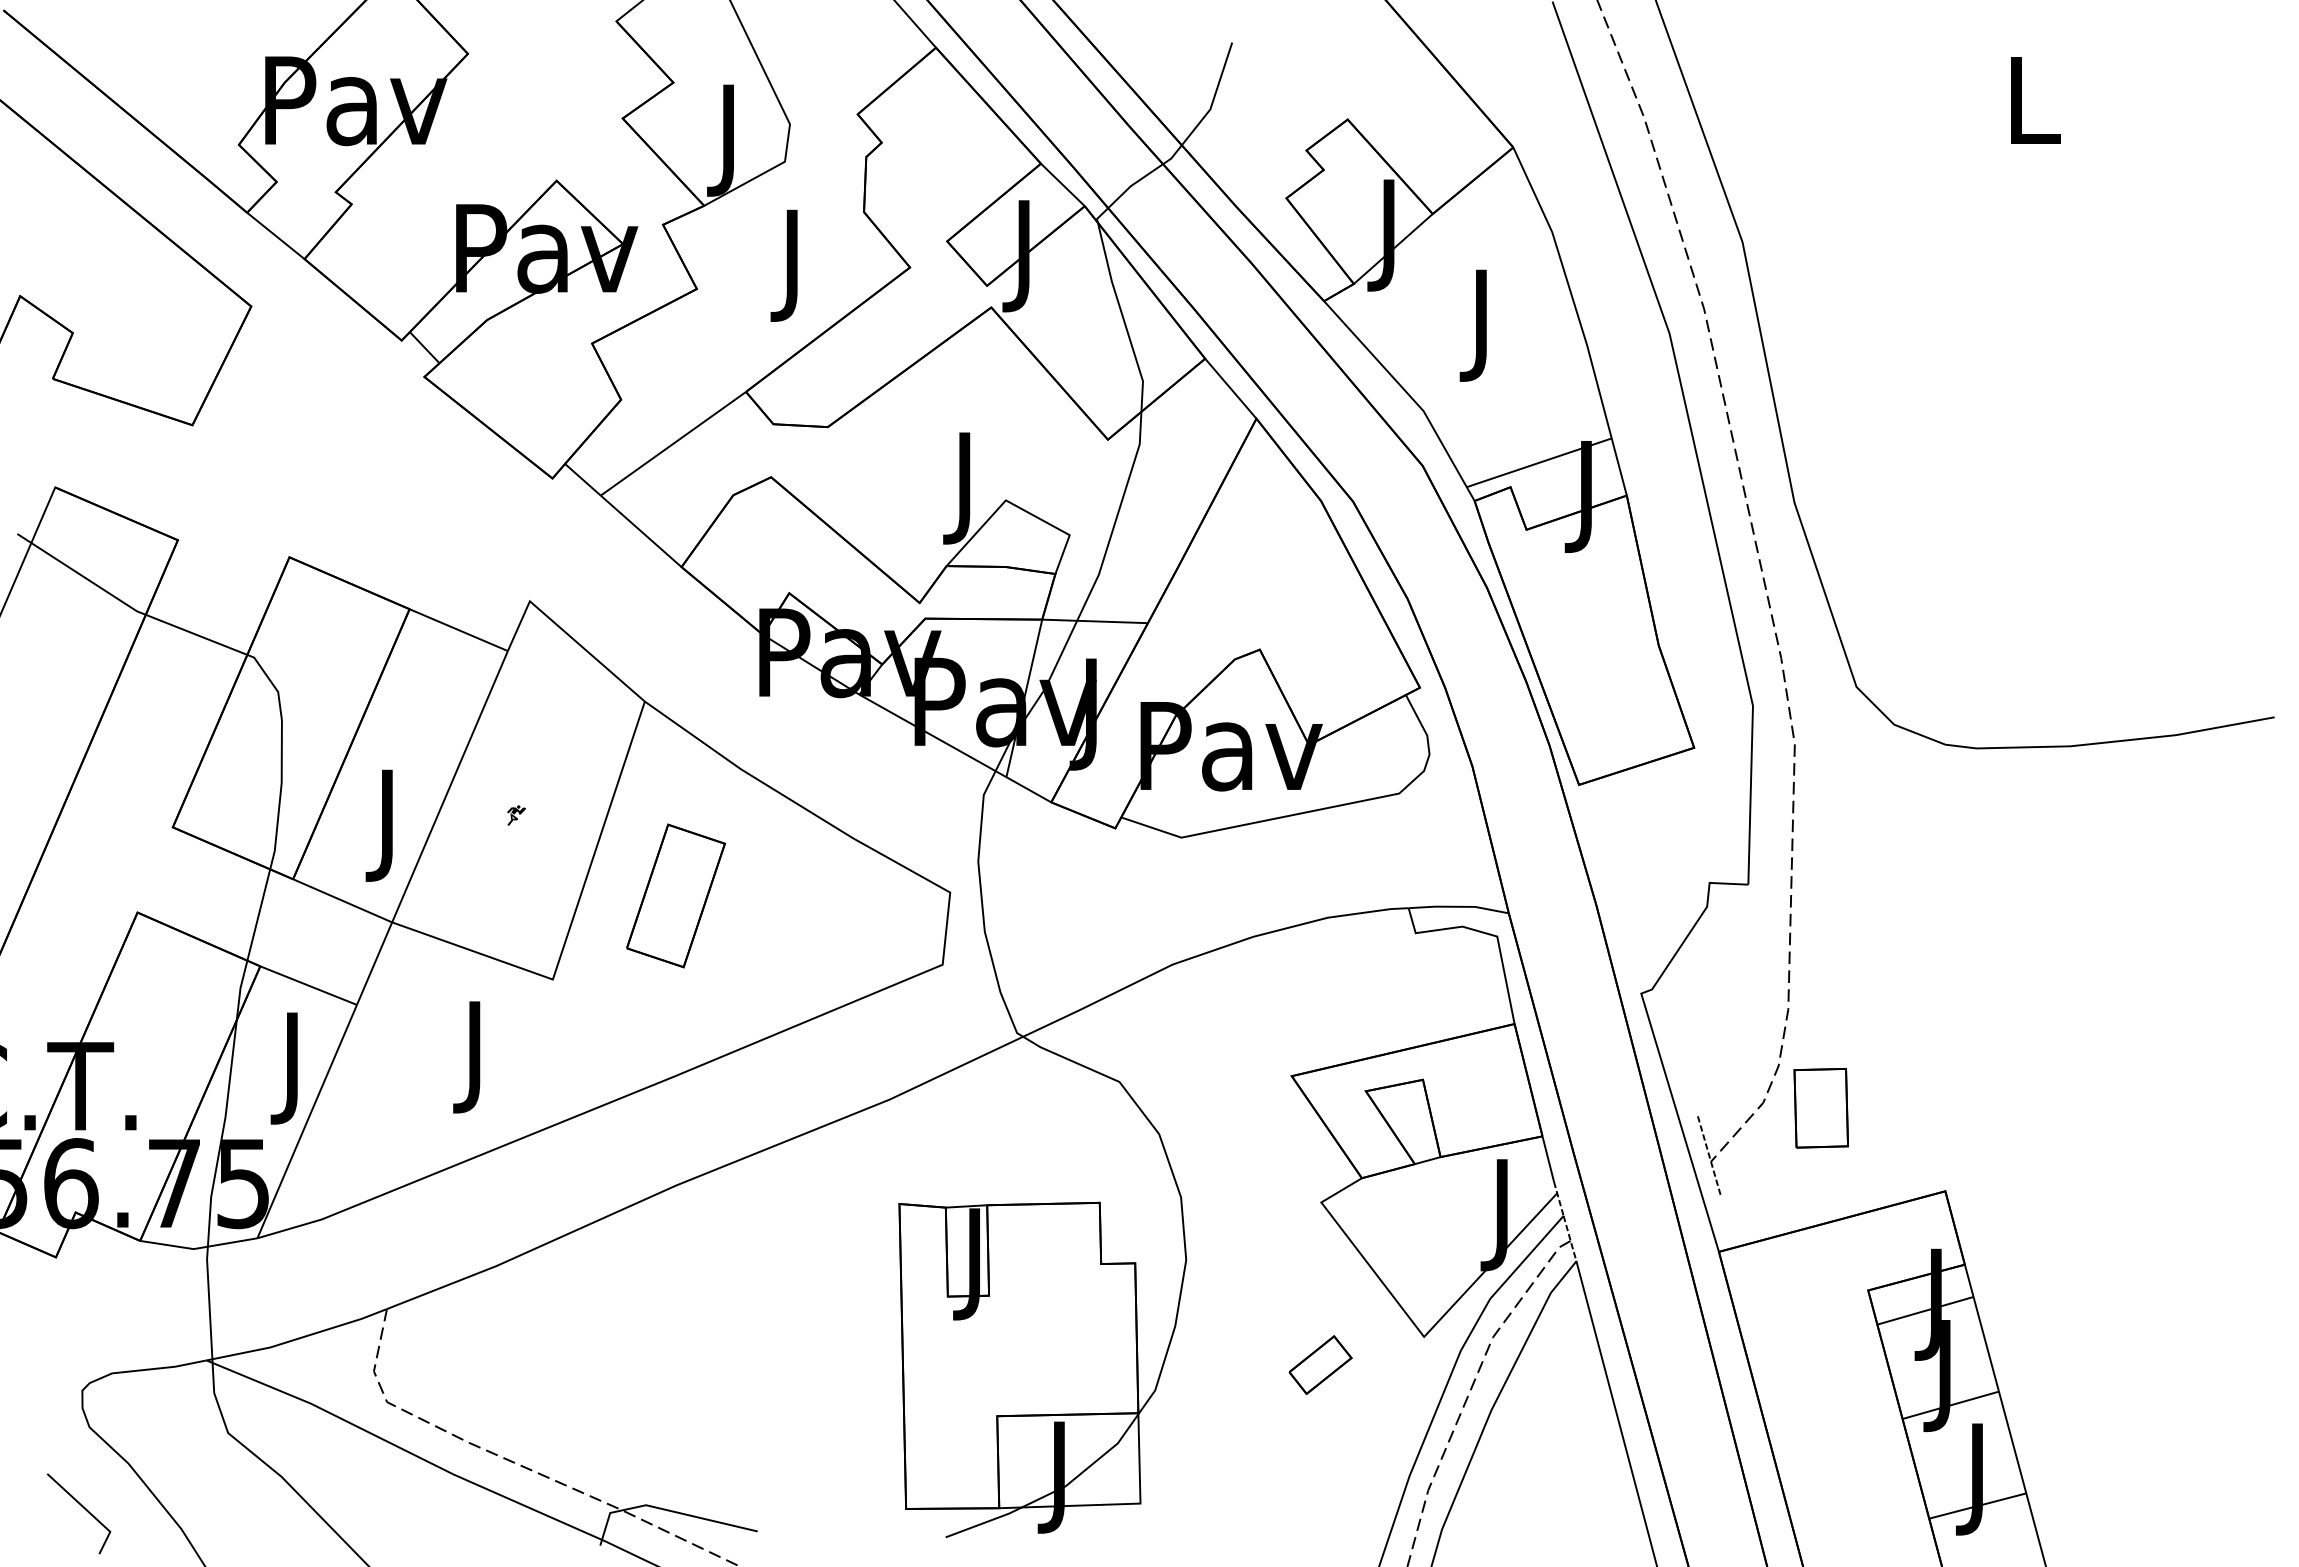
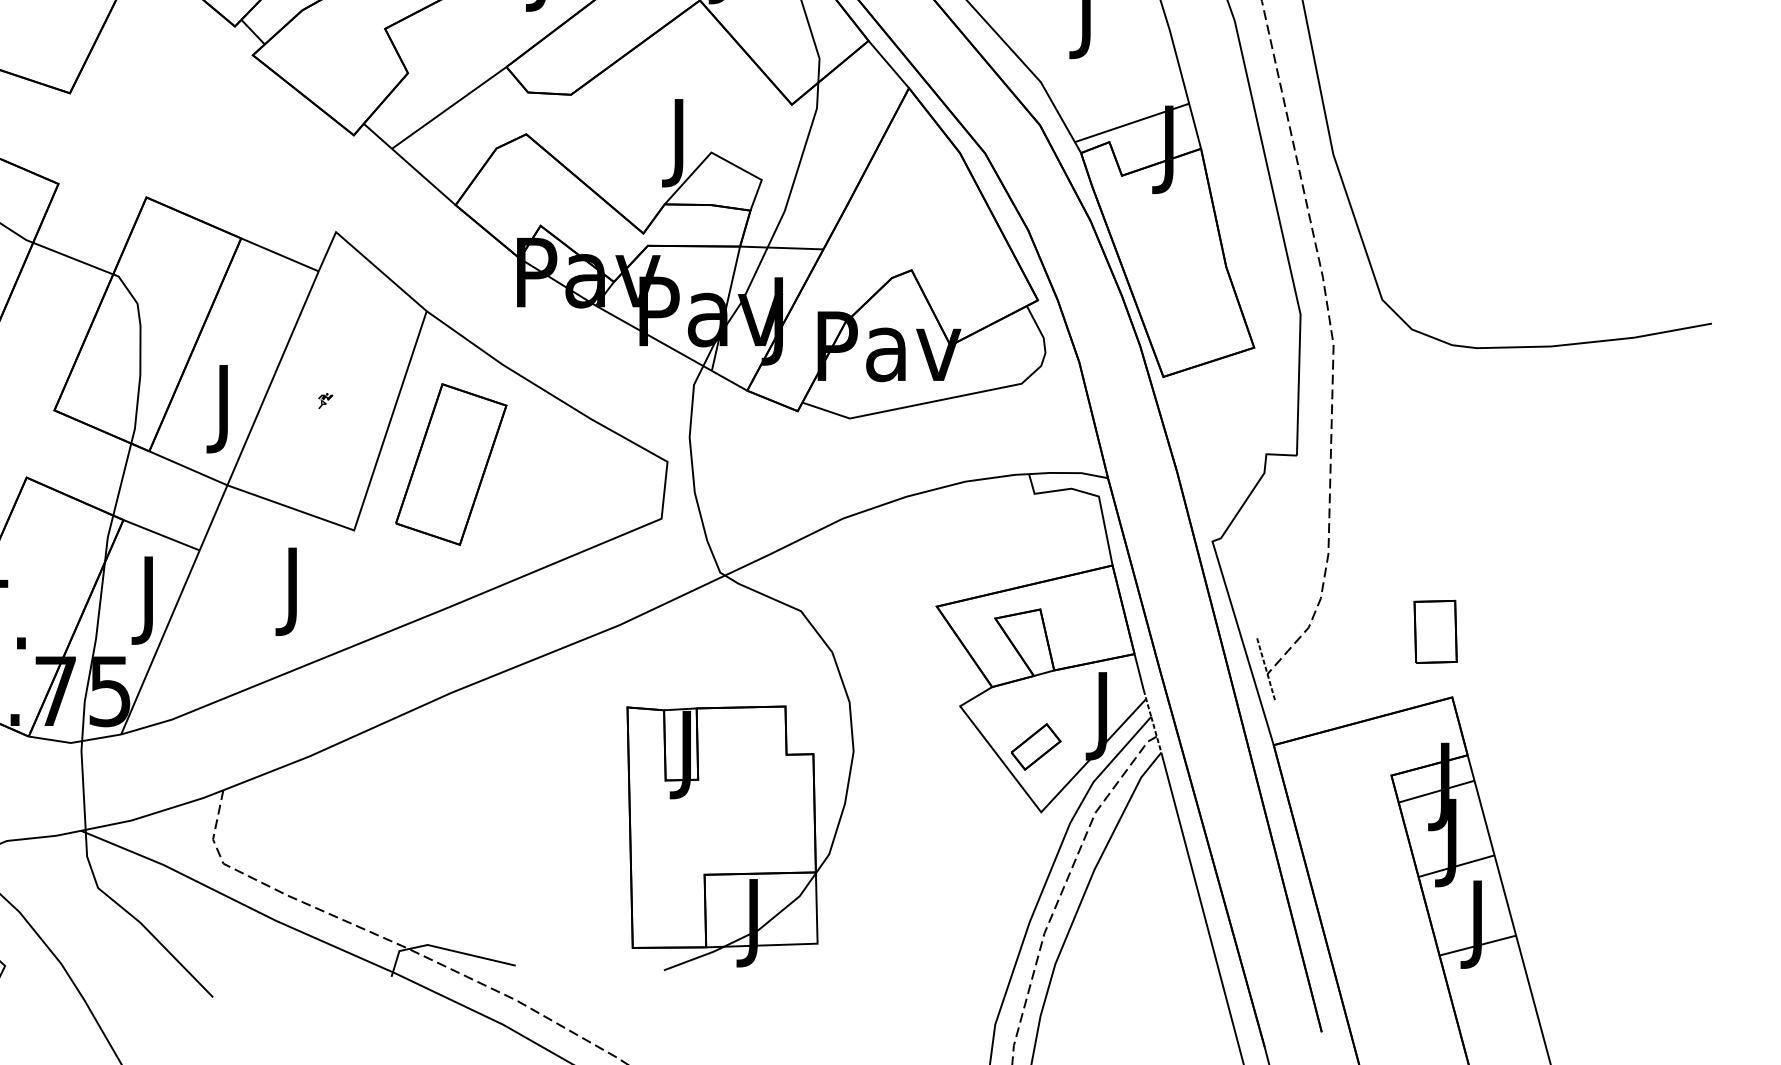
part: (675, 895) -> (450, 464), size x1.43
part: (1820, 1107) -> (1435, 631), moved
part: (1320, 1365) -> (1036, 747), moved

